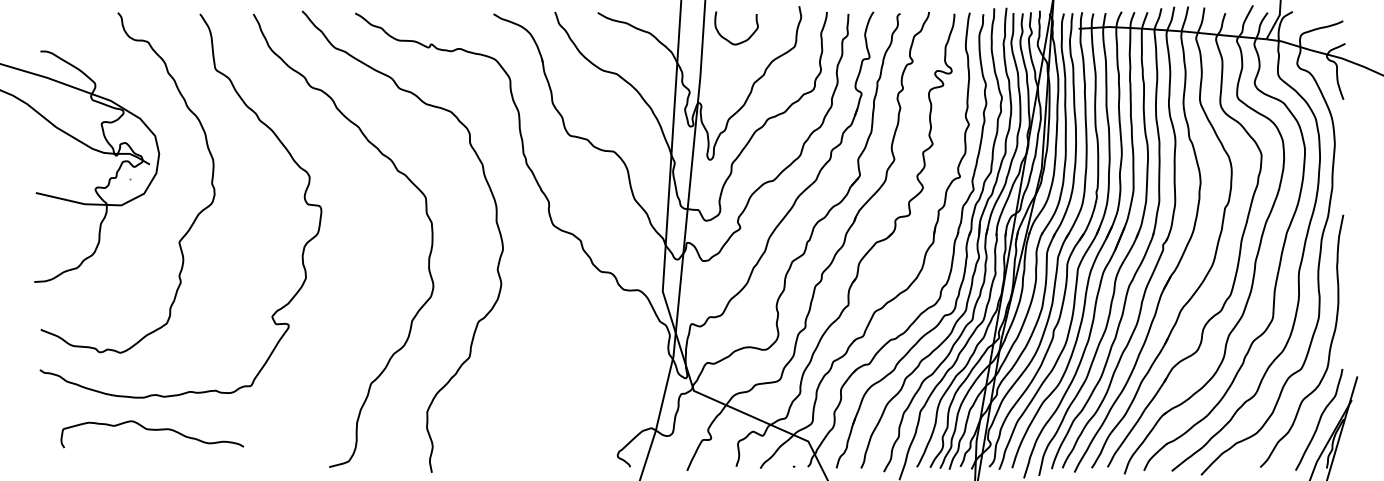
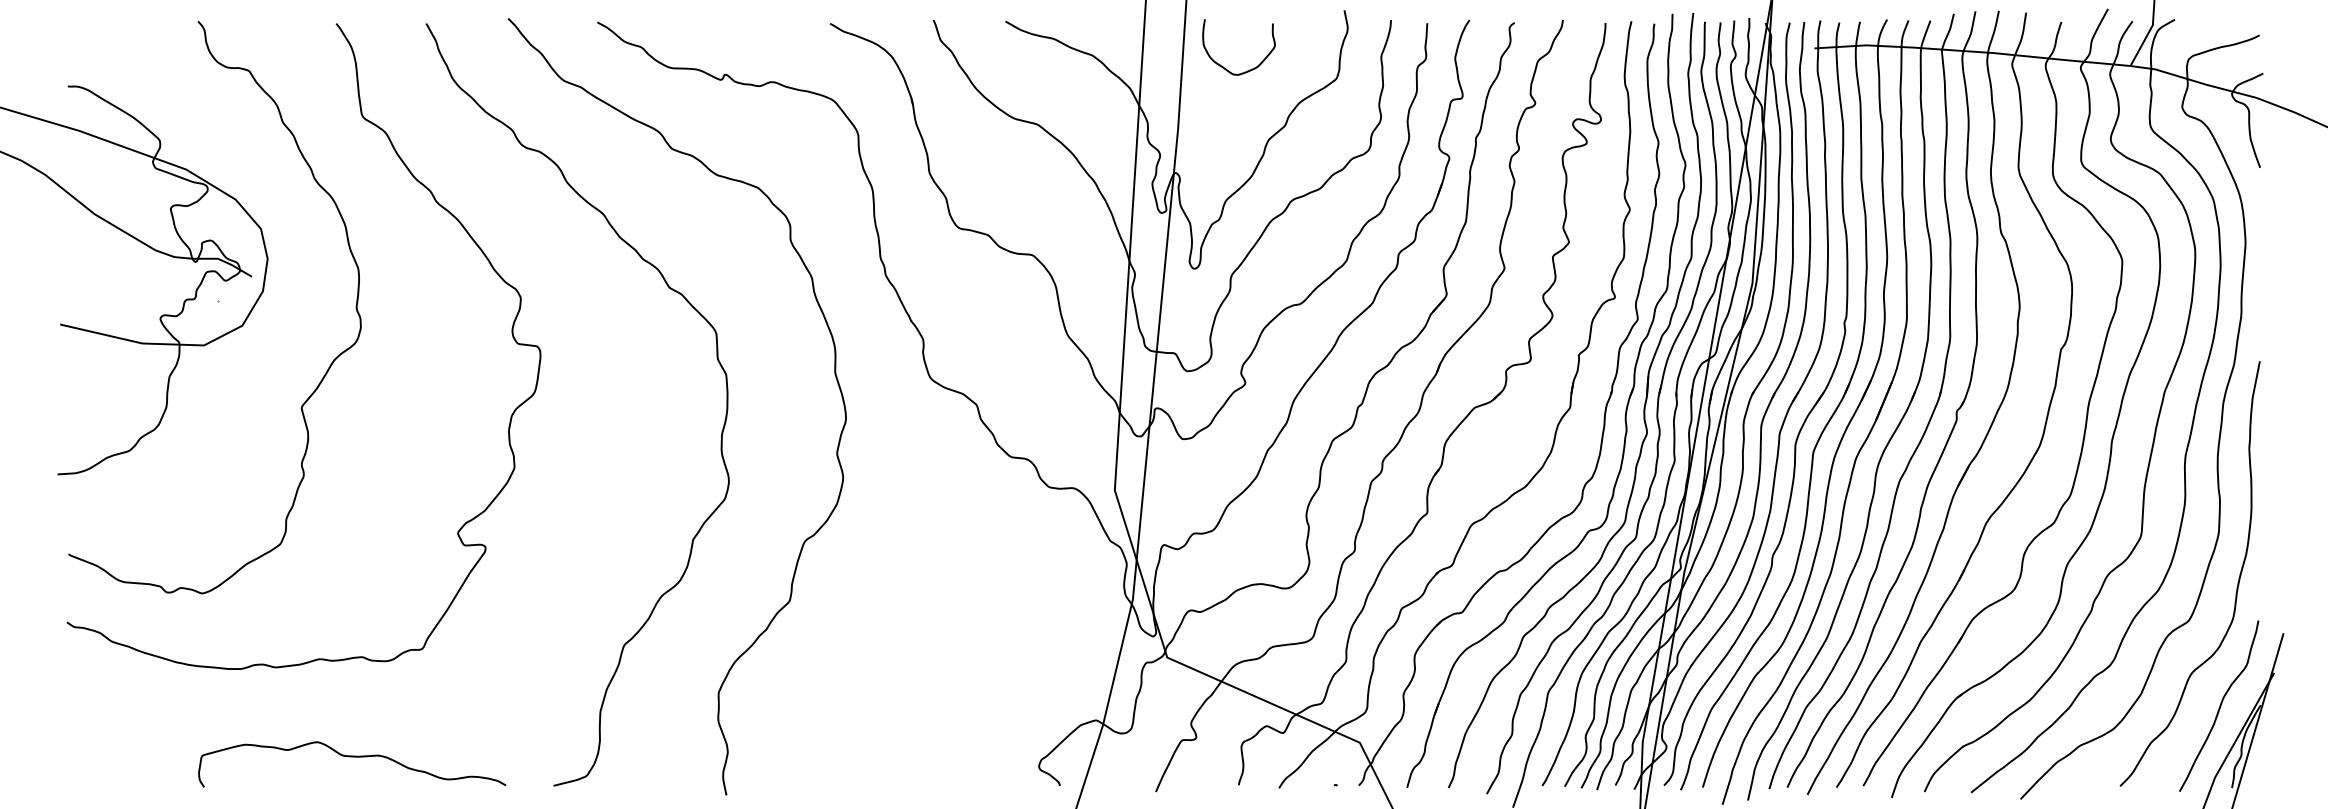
curve: (152, 430) -> (352, 757), moved

